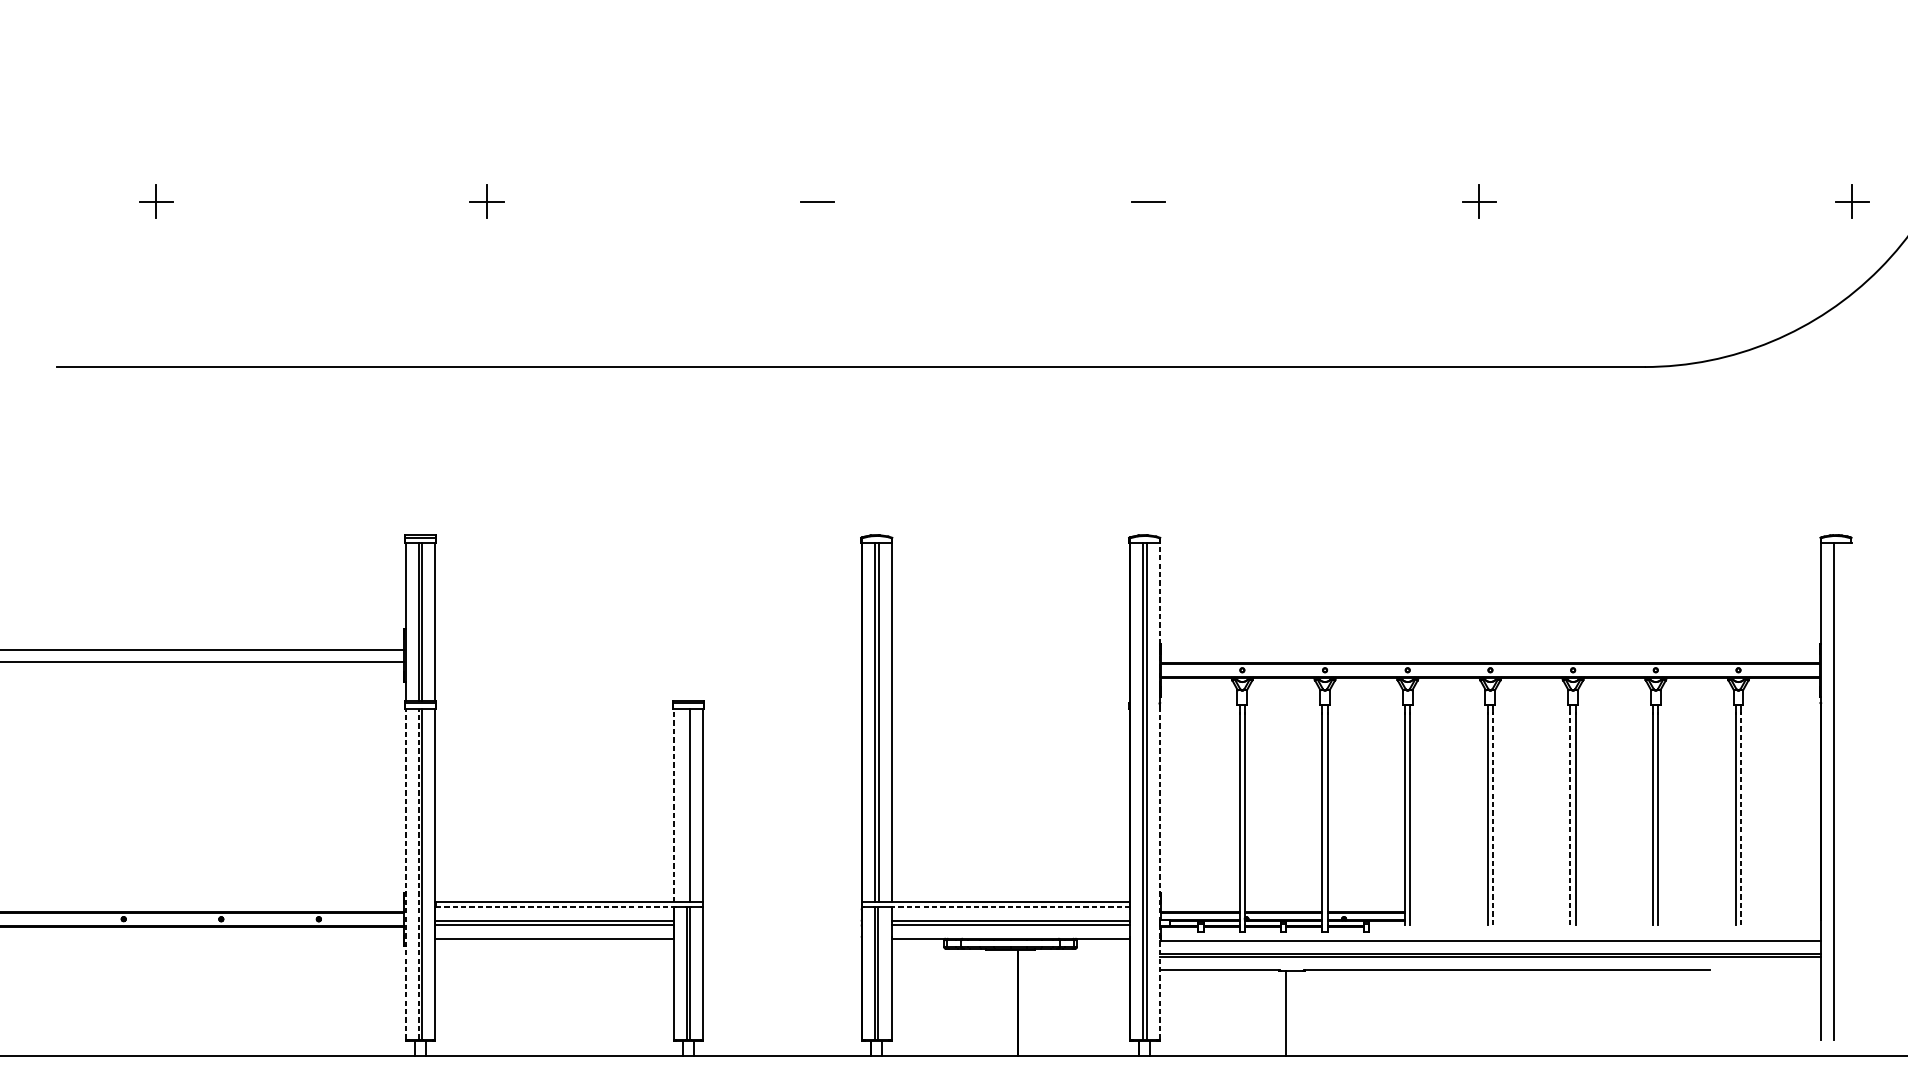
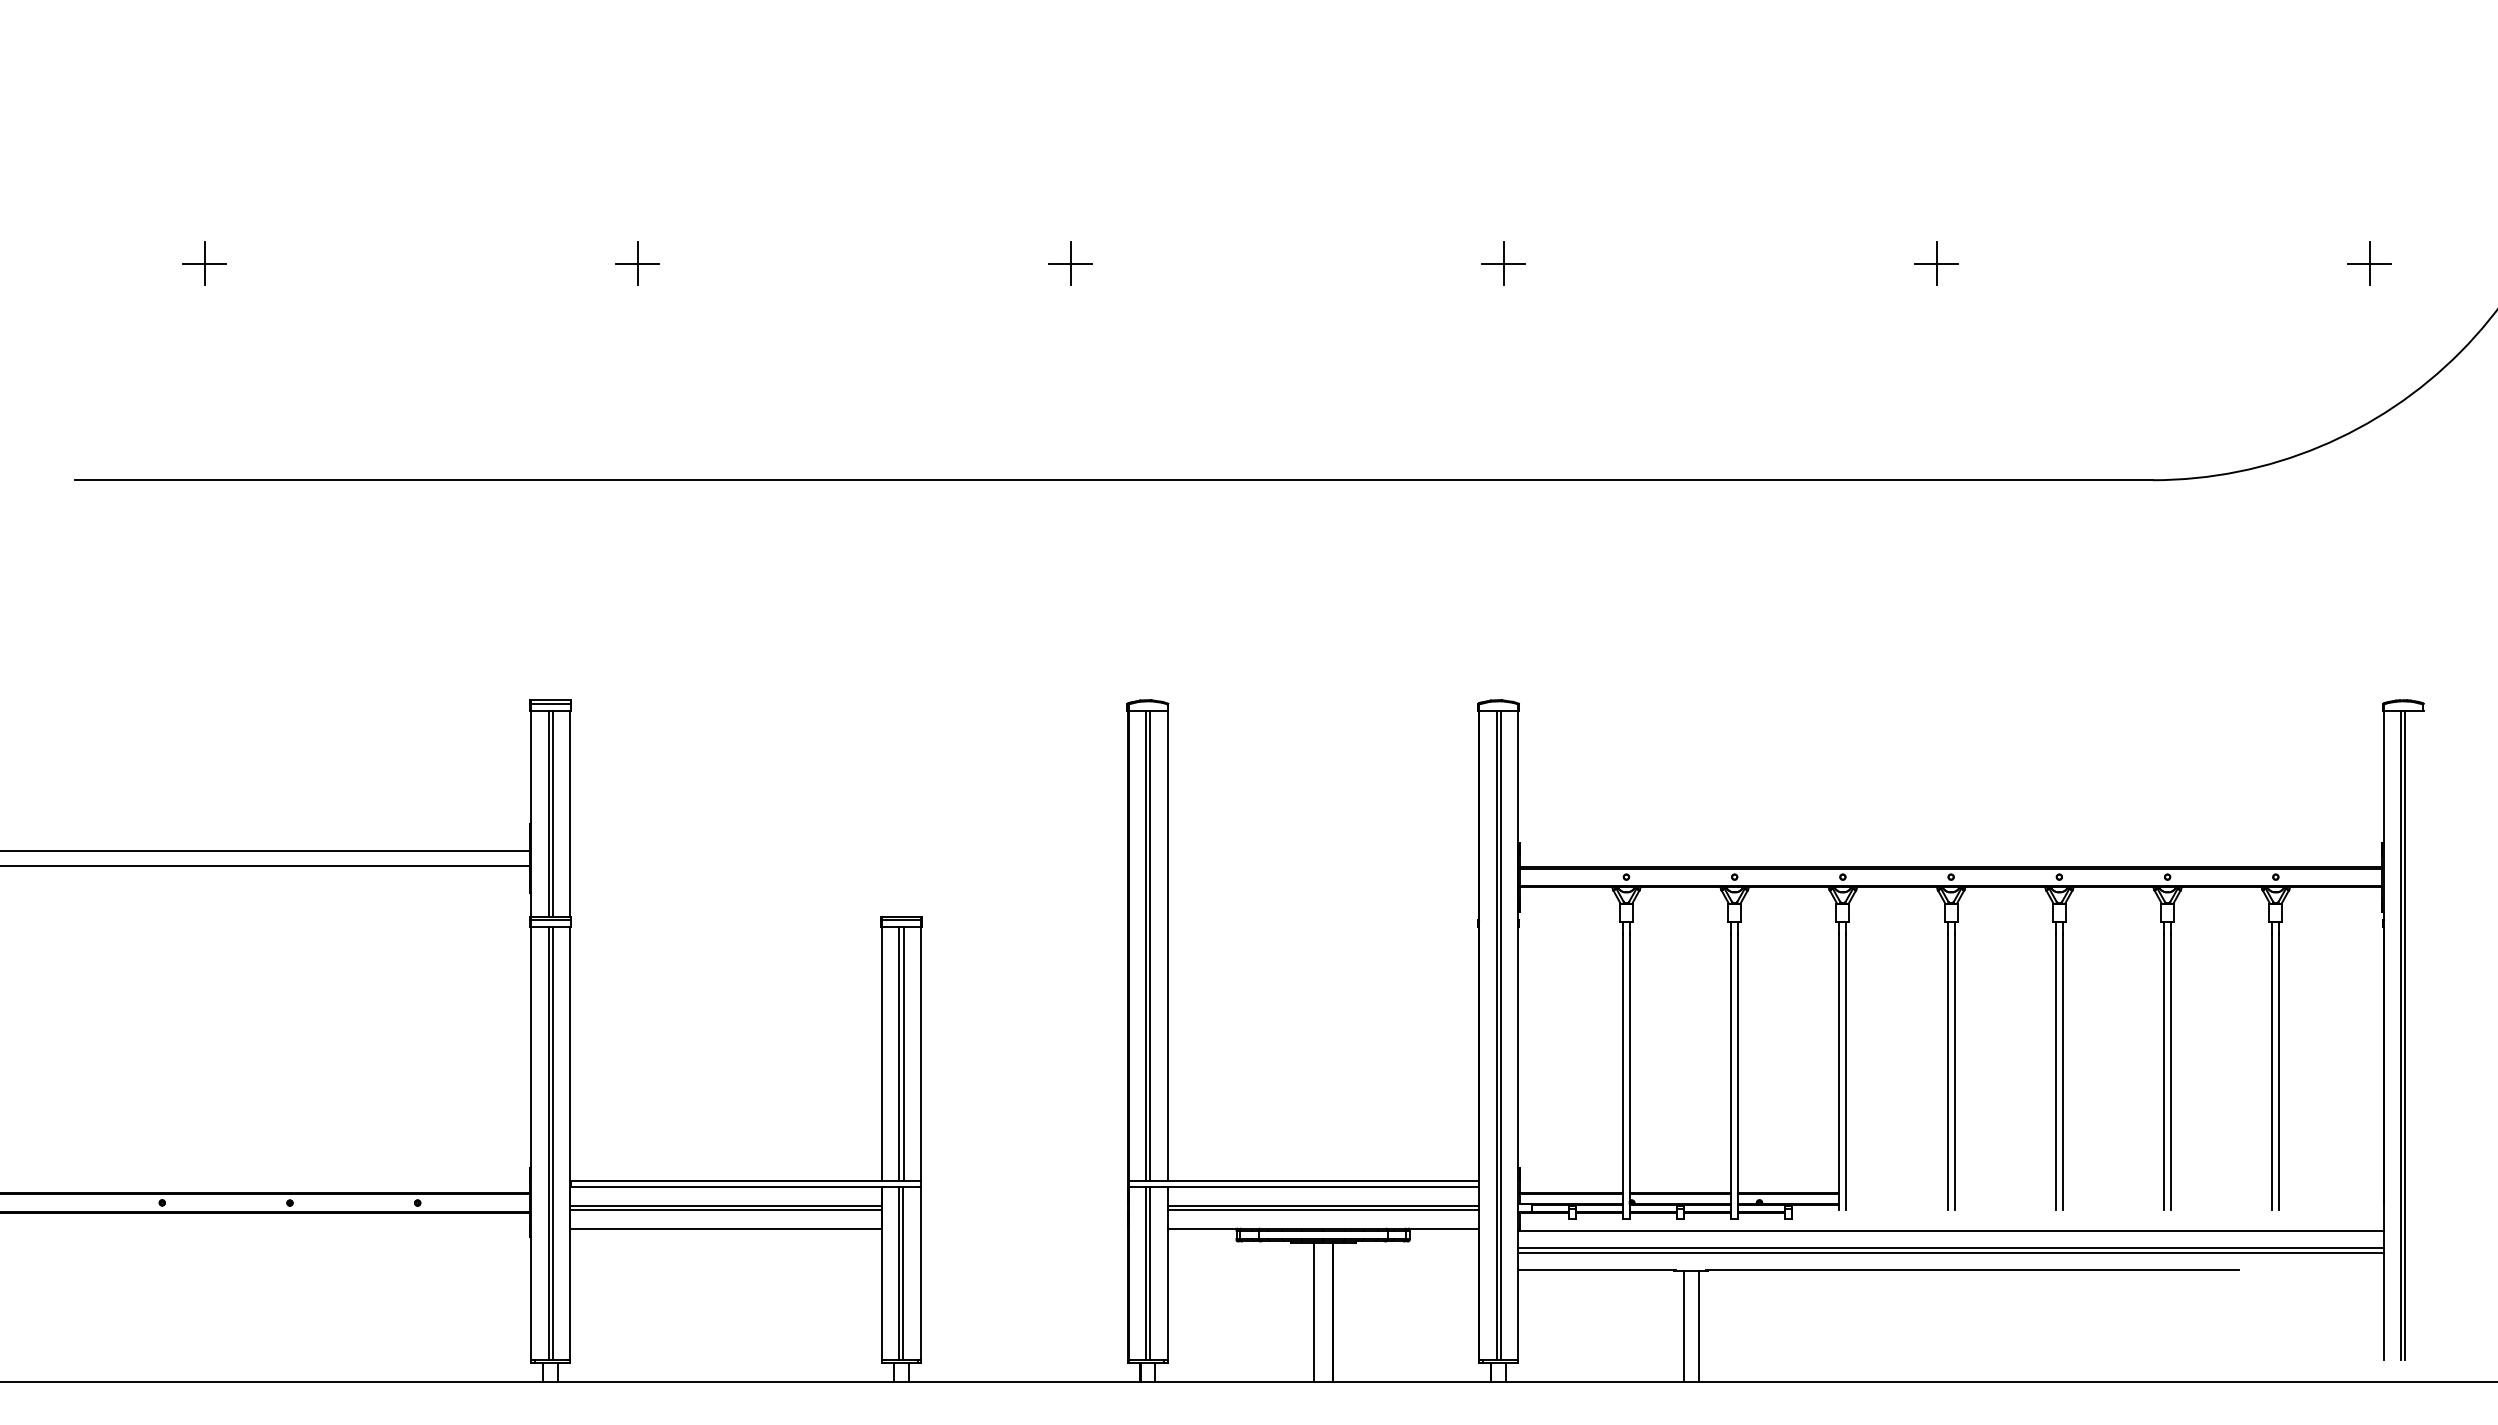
line: (817, 201) -> (1070, 263), added
line: (1148, 201) -> (1503, 263), added
part: (1852, 201) -> (2369, 263), moved
line: (1159, 791) -> (1518, 1035), dashed -> solid
line: (1837, 791) -> (2405, 1035), added
line: (673, 805) -> (882, 1054), dashed -> solid
line: (686, 805) -> (899, 1053), added
line: (1493, 819) -> (1954, 1072), dashed -> solid
line: (1570, 819) -> (2055, 1072), dashed -> solid
line: (1741, 819) -> (2279, 1072), dashed -> solid
line: (405, 873) -> (531, 1143), dashed -> solid
line: (418, 873) -> (548, 1143), dashed -> solid
line: (555, 907) -> (727, 1187), dashed -> solid
line: (1009, 907) -> (1321, 1187), dashed -> solid
line: (1003, 1002) -> (1313, 1312), added
line: (1297, 1013) -> (1698, 1326), added

